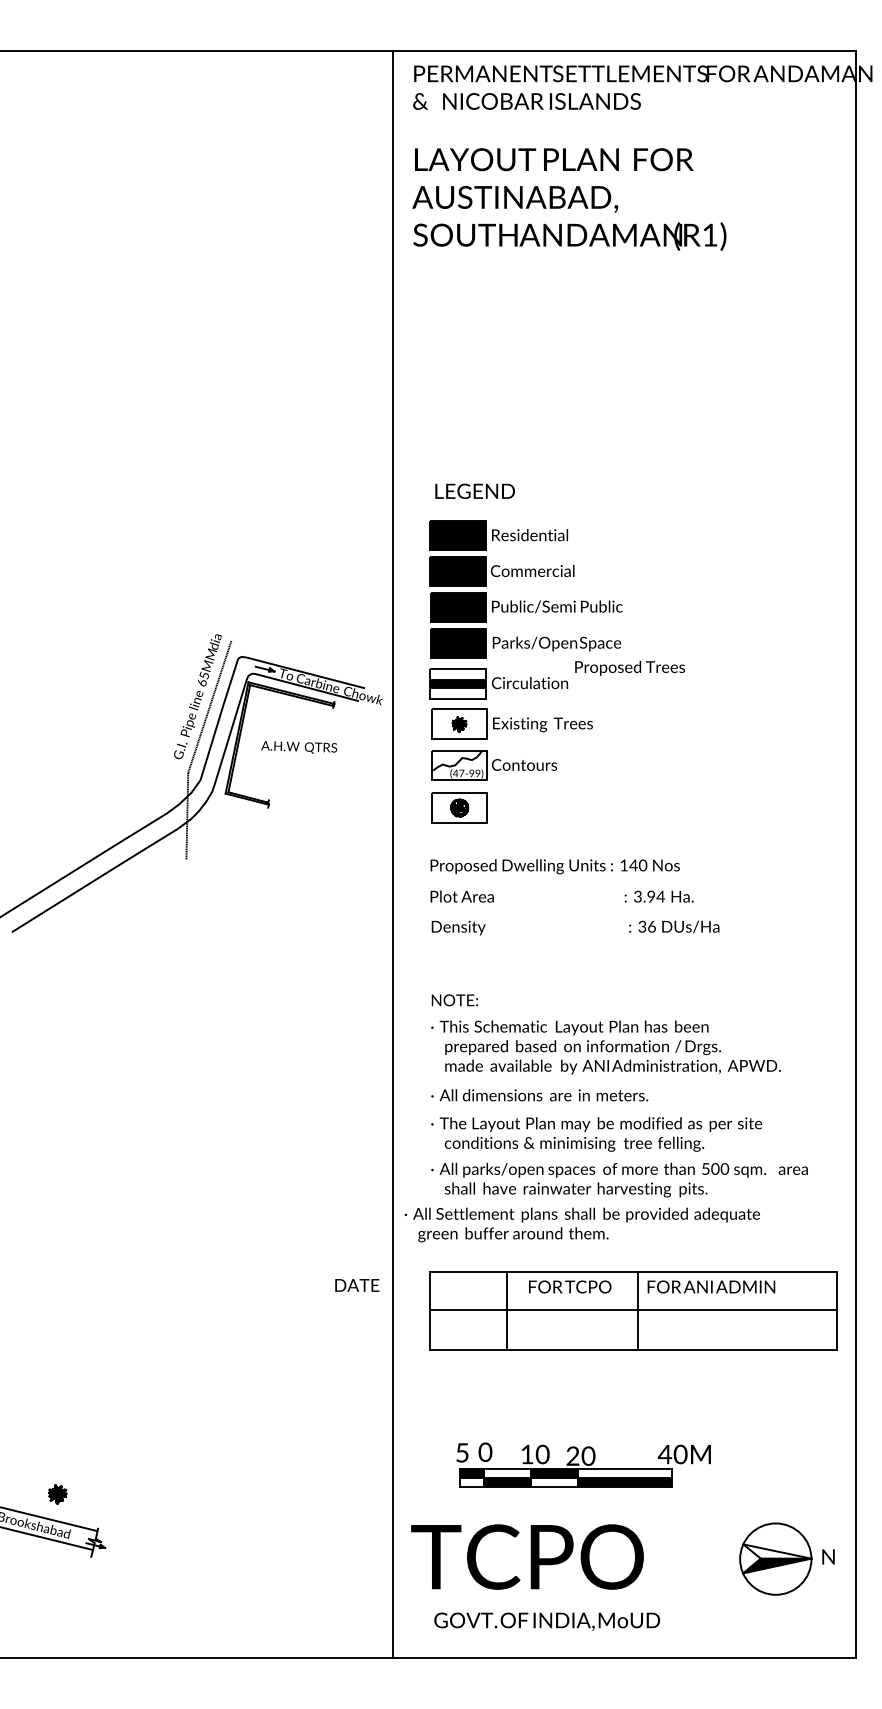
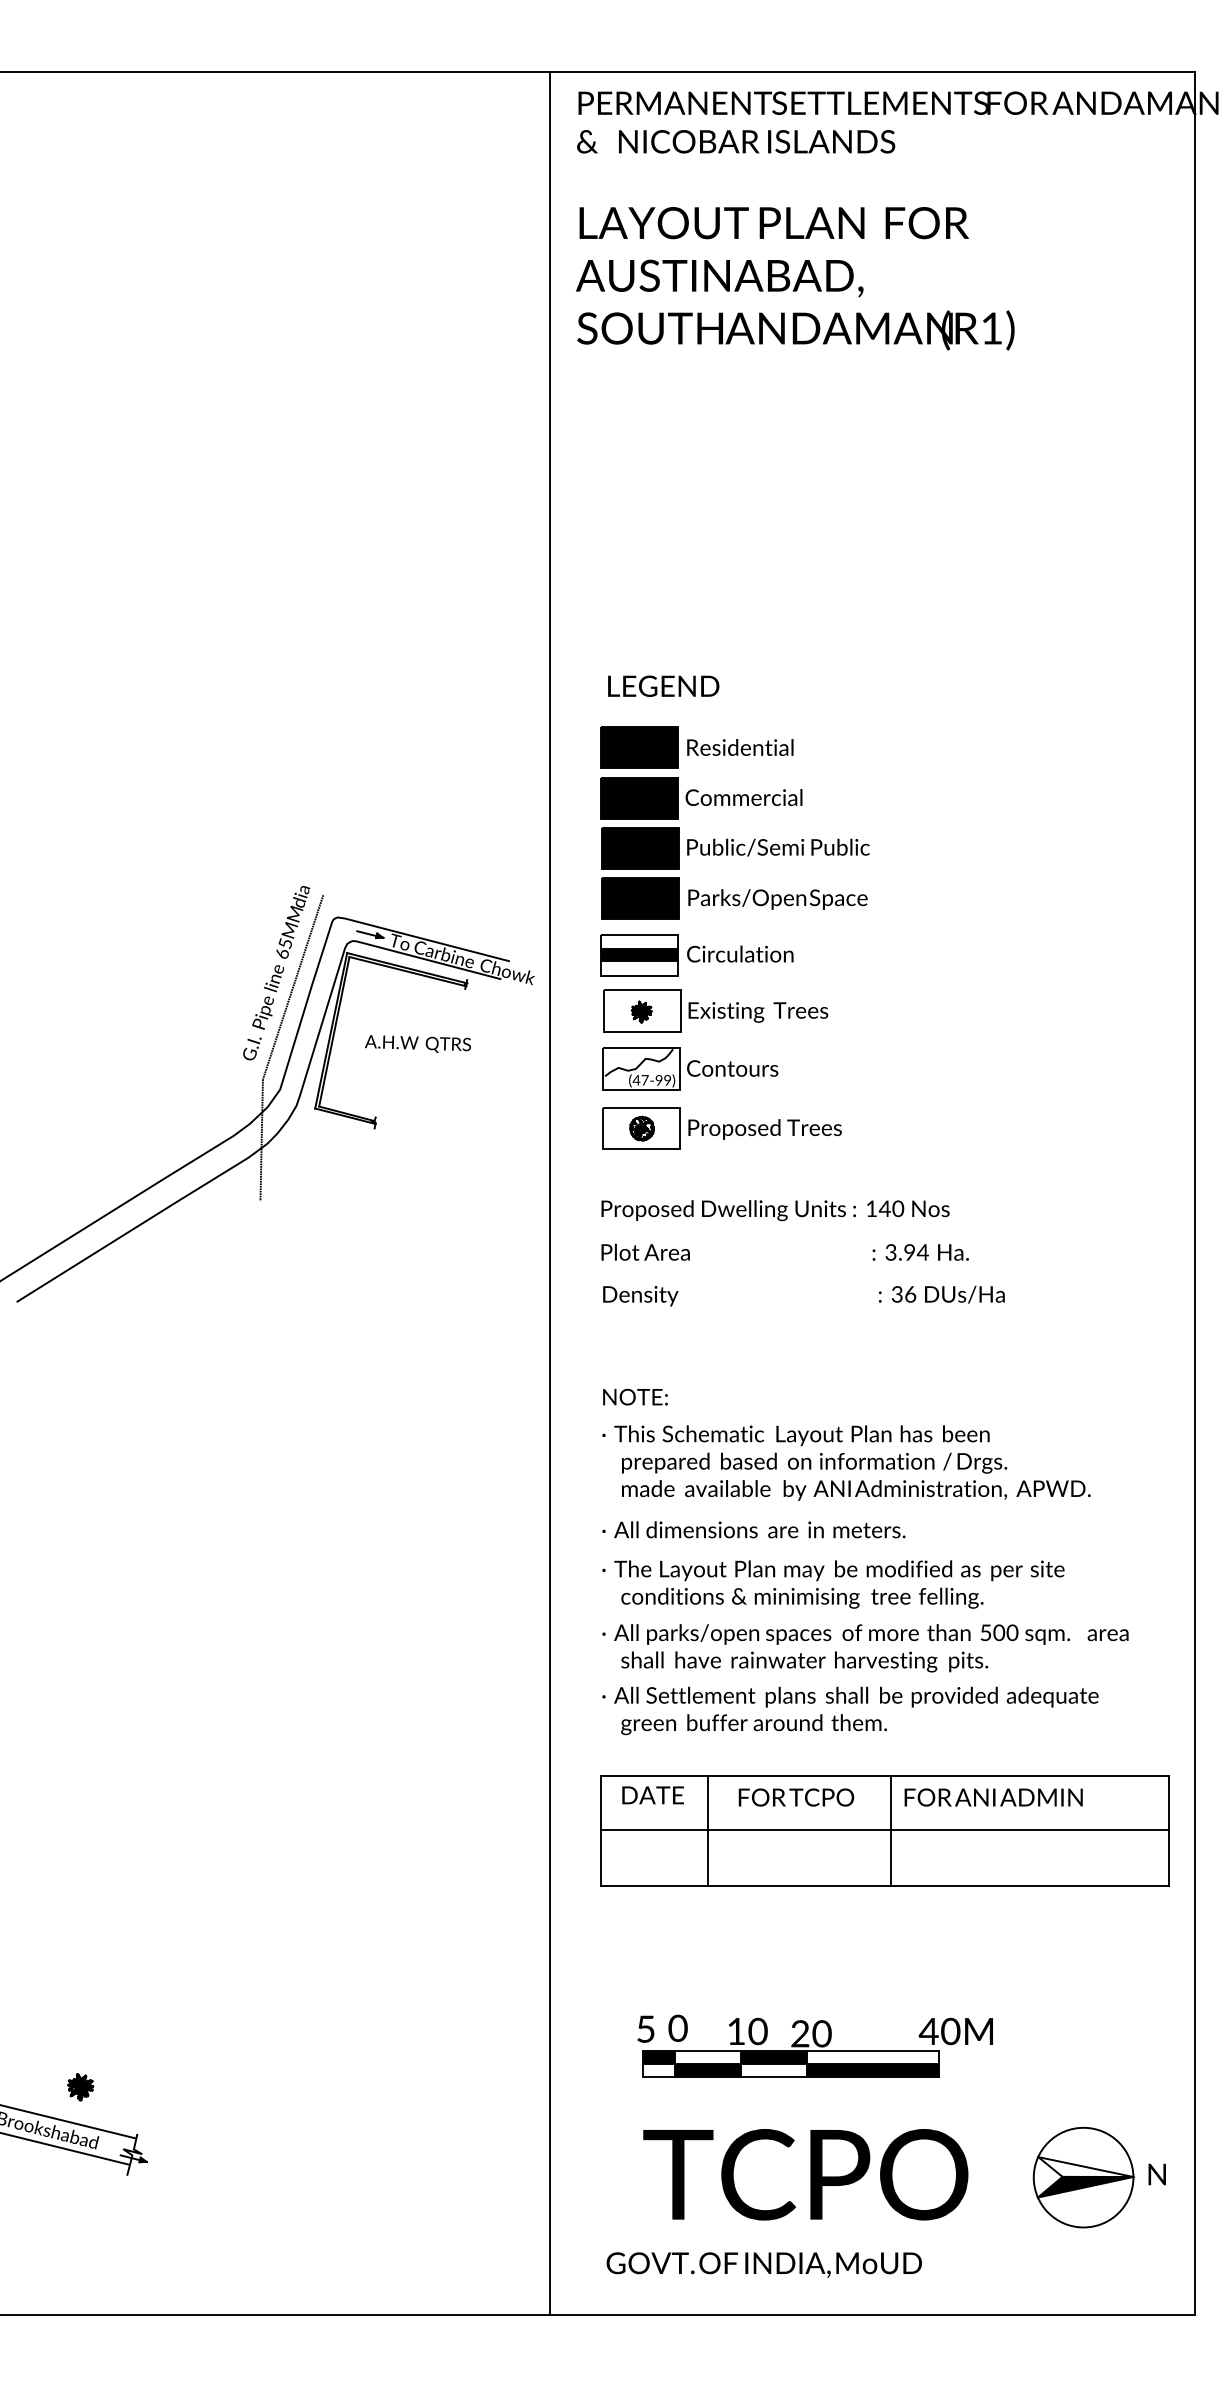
text: (629, 668) -> (764, 1129), moved
text: (582, 1224) -> (850, 1710), moved
text: (356, 1285) -> (652, 1795), moved
text: (527, 1556) -> (805, 2174), moved

